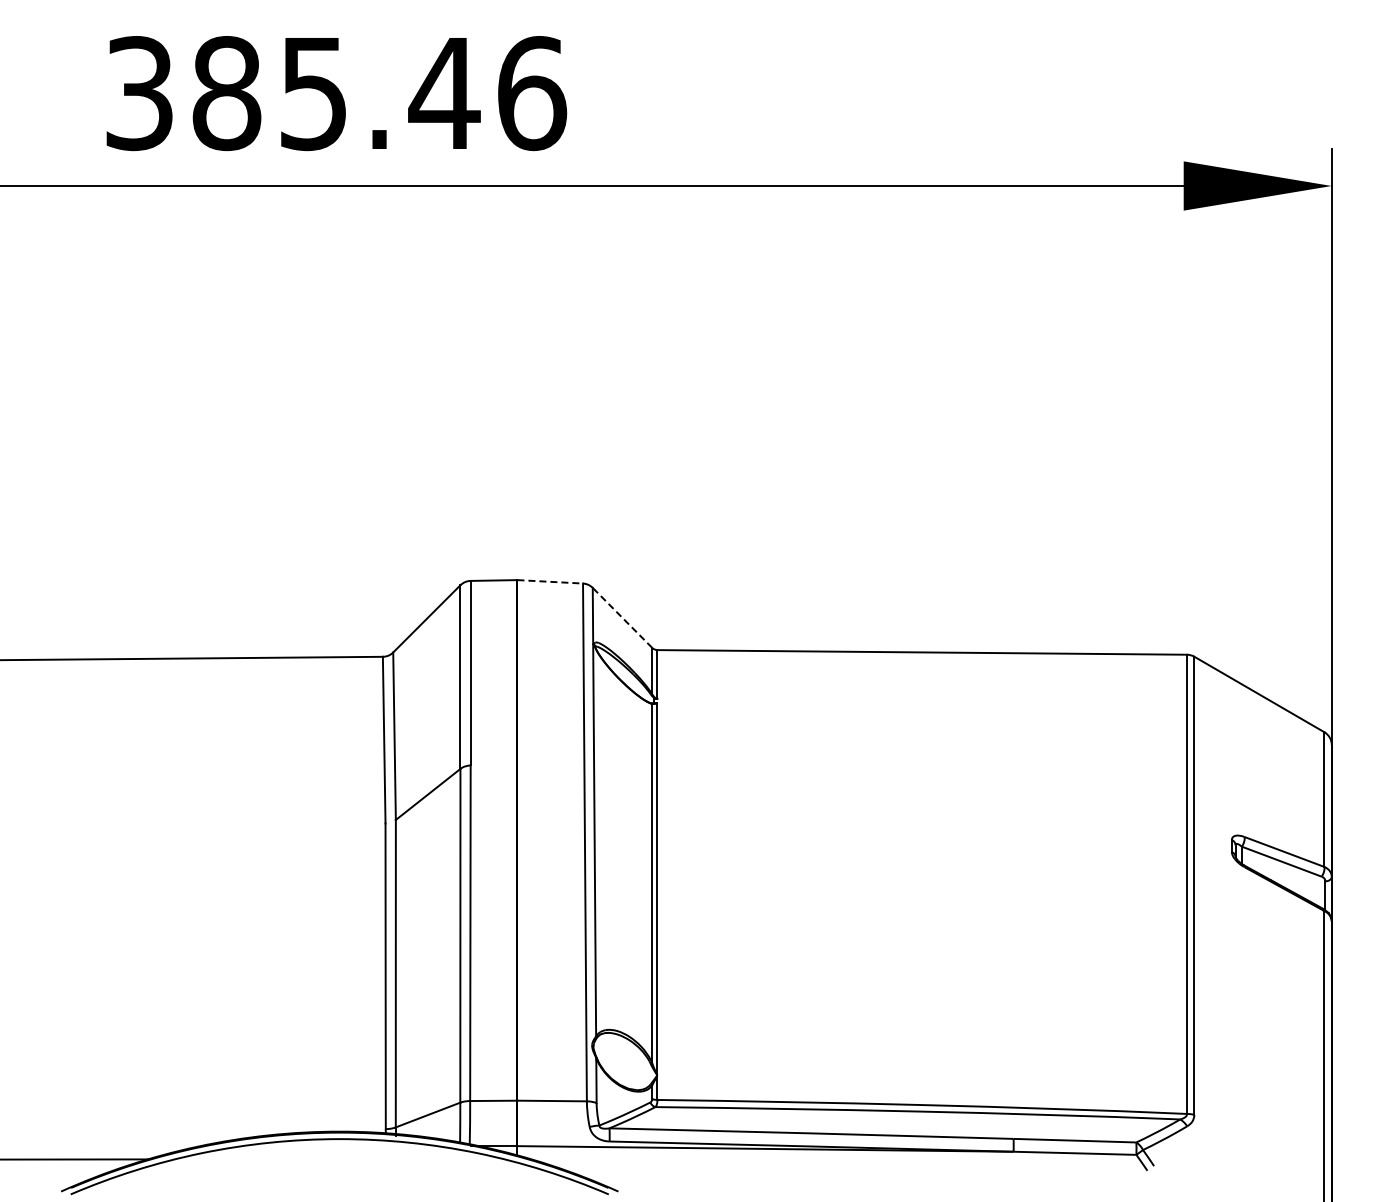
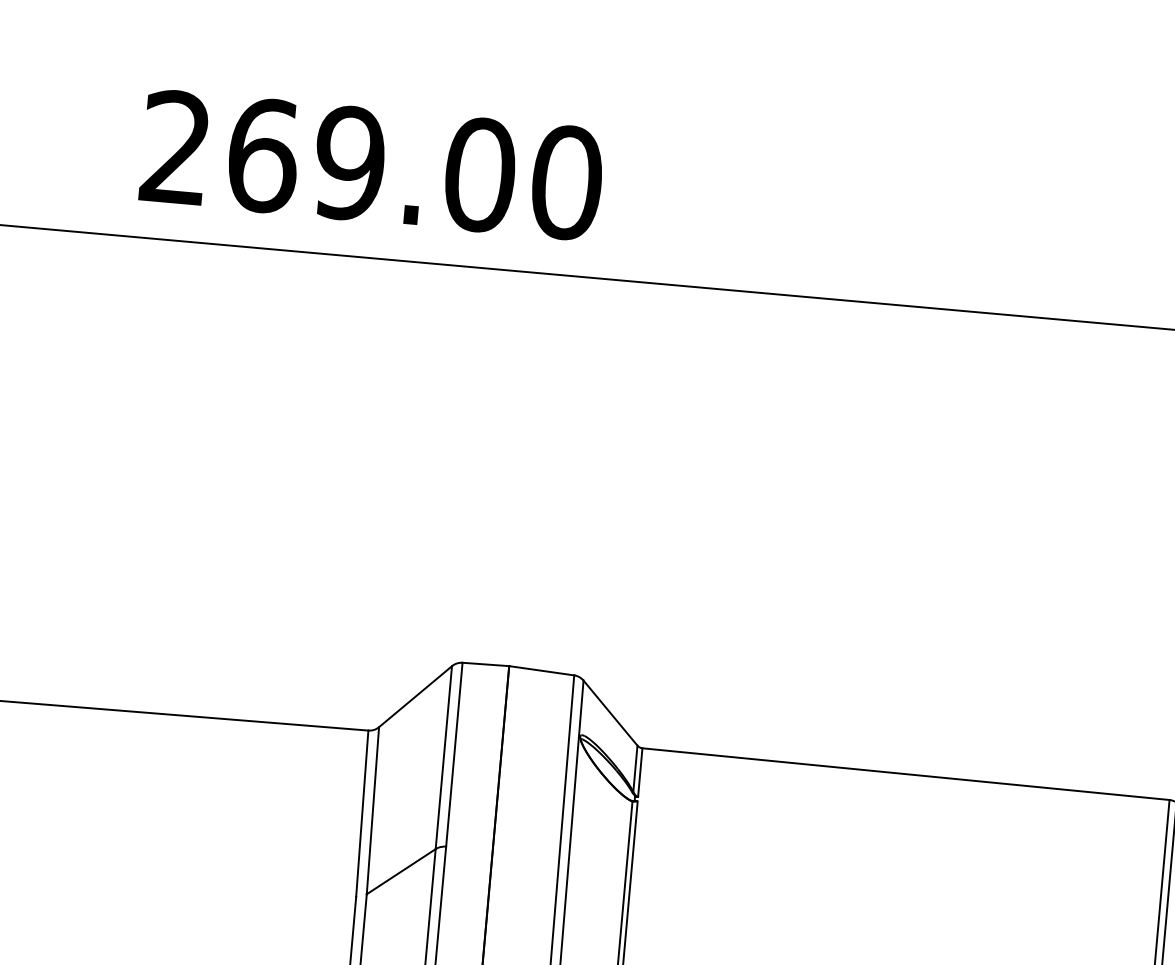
text: (336, 93) -> (372, 165), 385.46 -> 269.00
line: (550, 581) -> (542, 670), dashed -> solid
line: (622, 617) -> (610, 712), dashed -> solid

